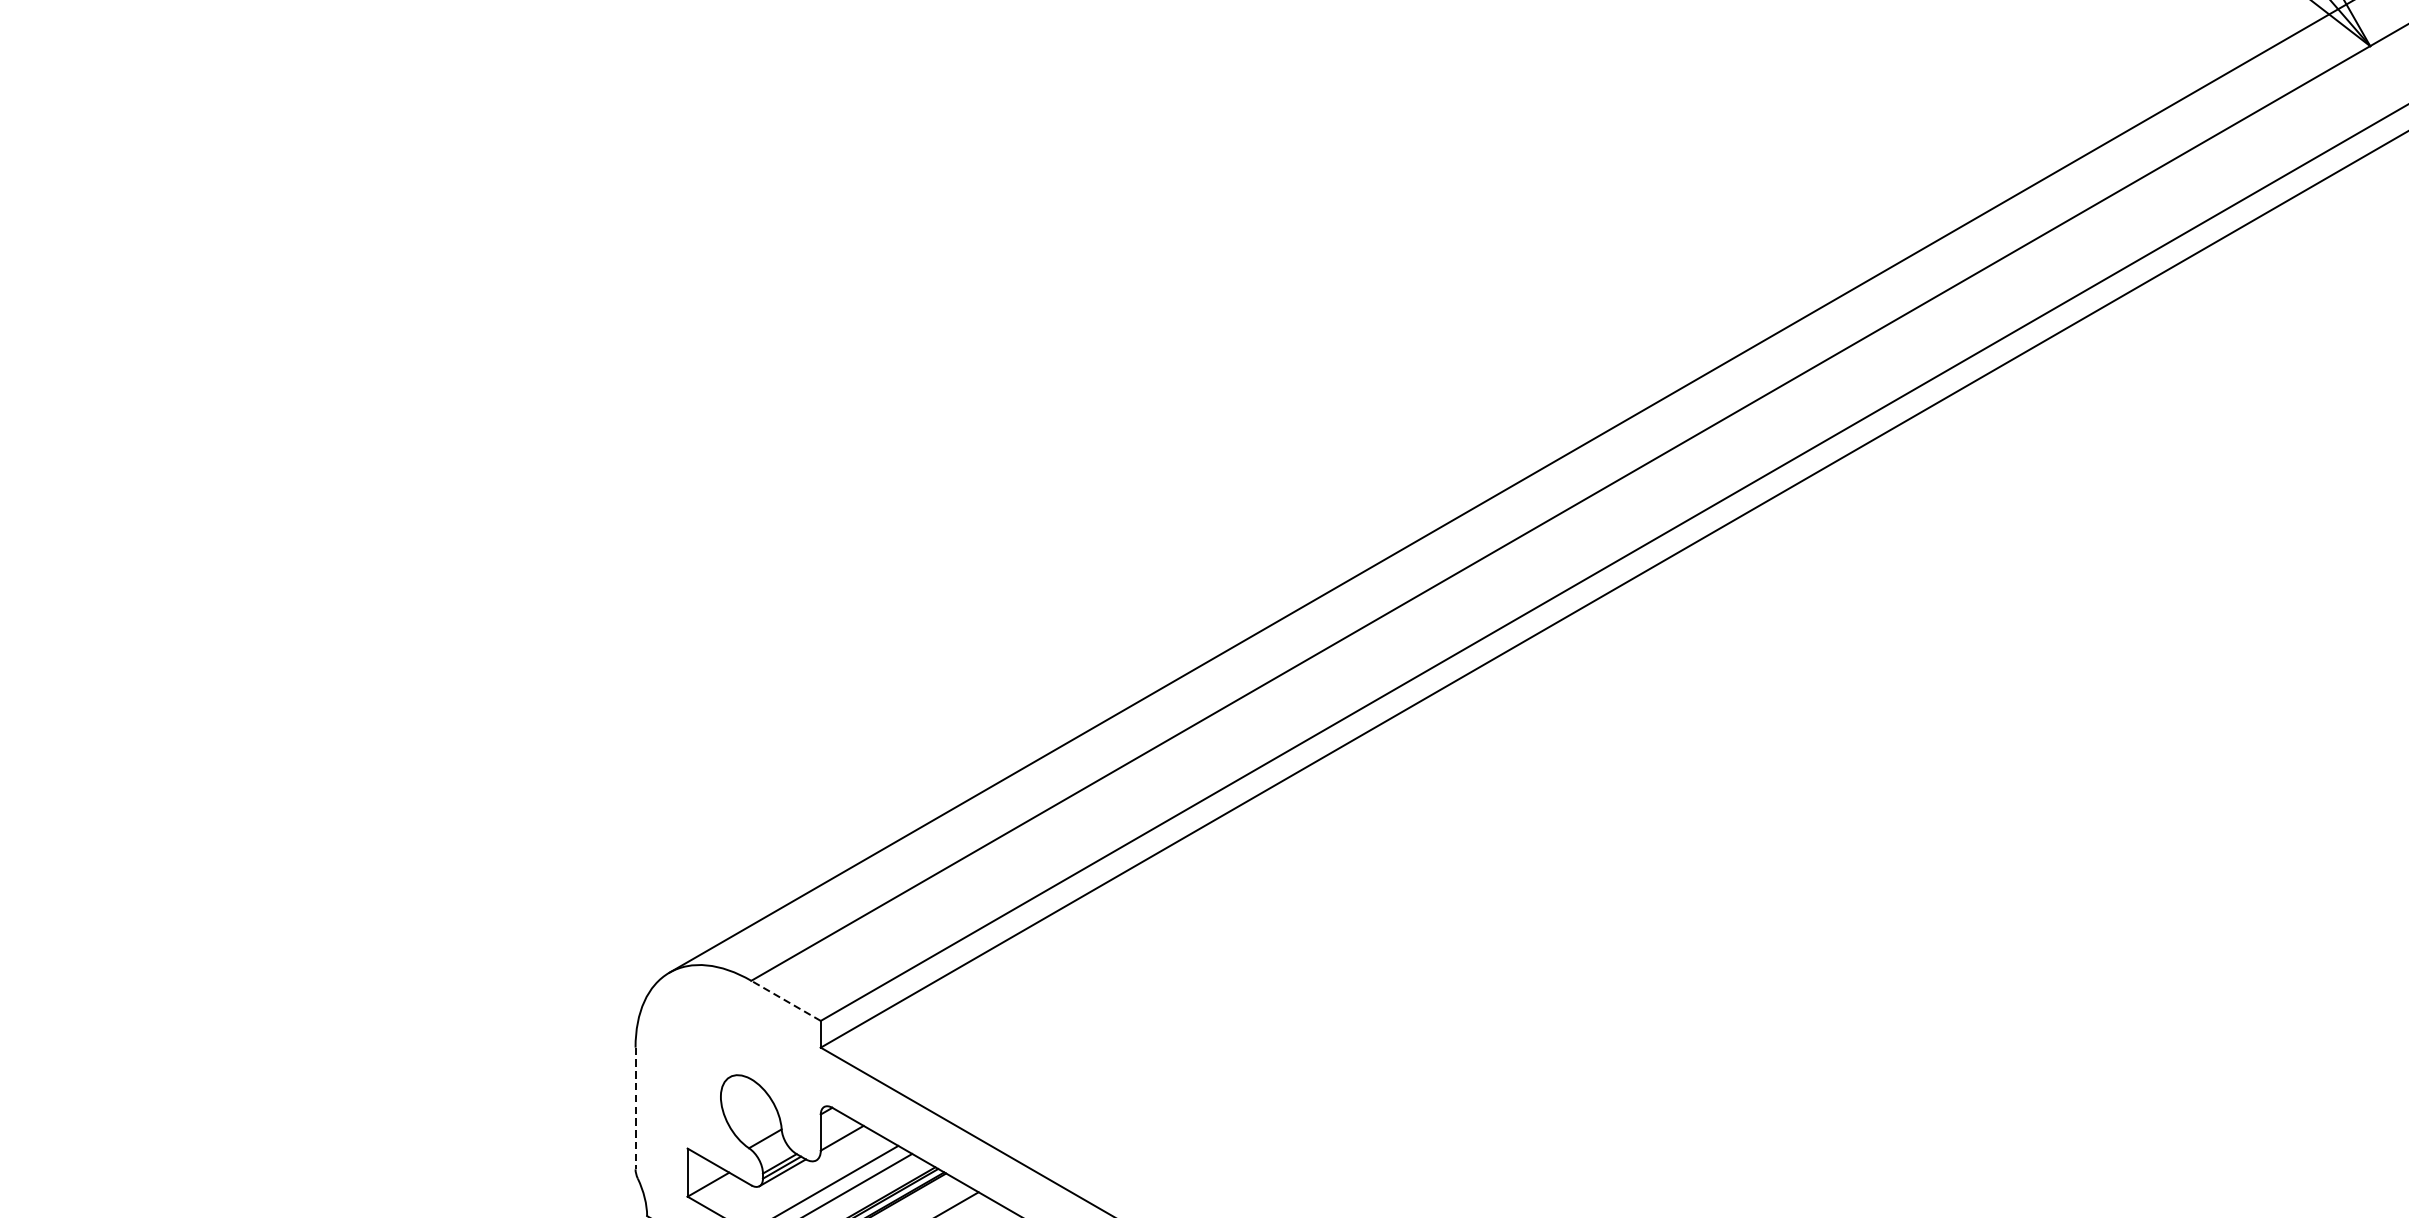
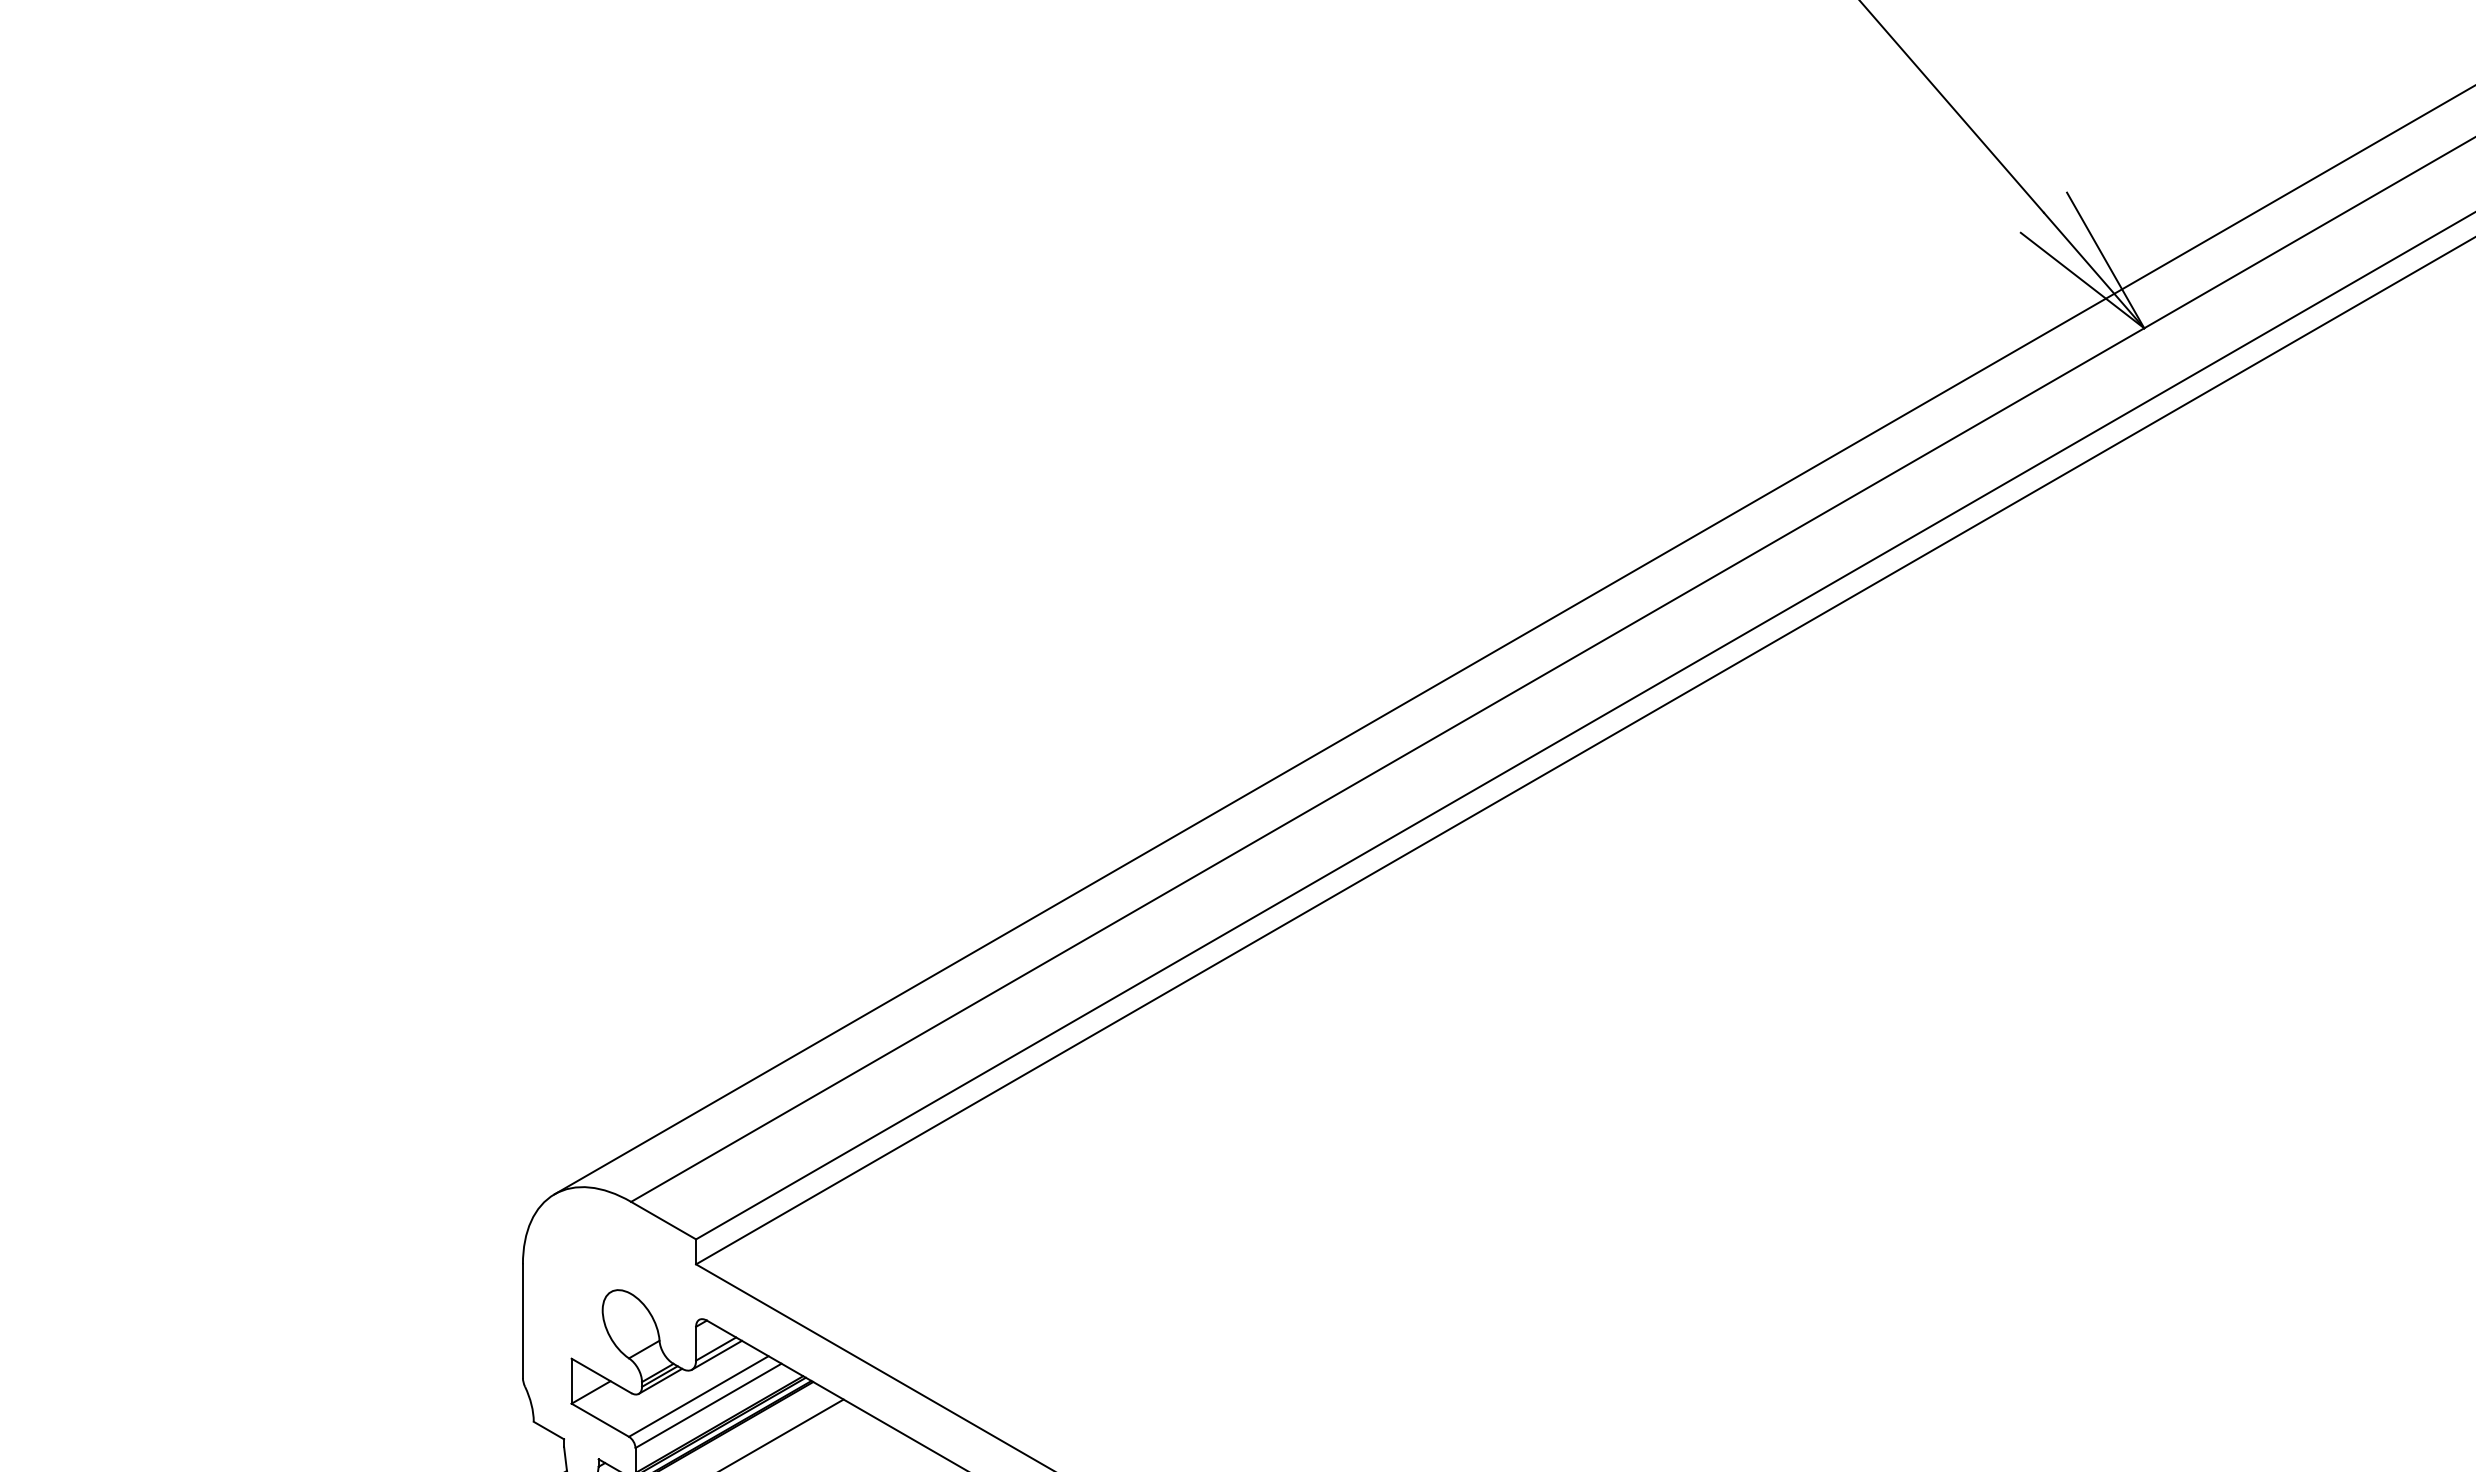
line: (785, 1000) -> (663, 1220), dashed -> solid
line: (635, 1108) -> (522, 1321), dashed -> solid
line: (842, 1144) -> (716, 1354), added

